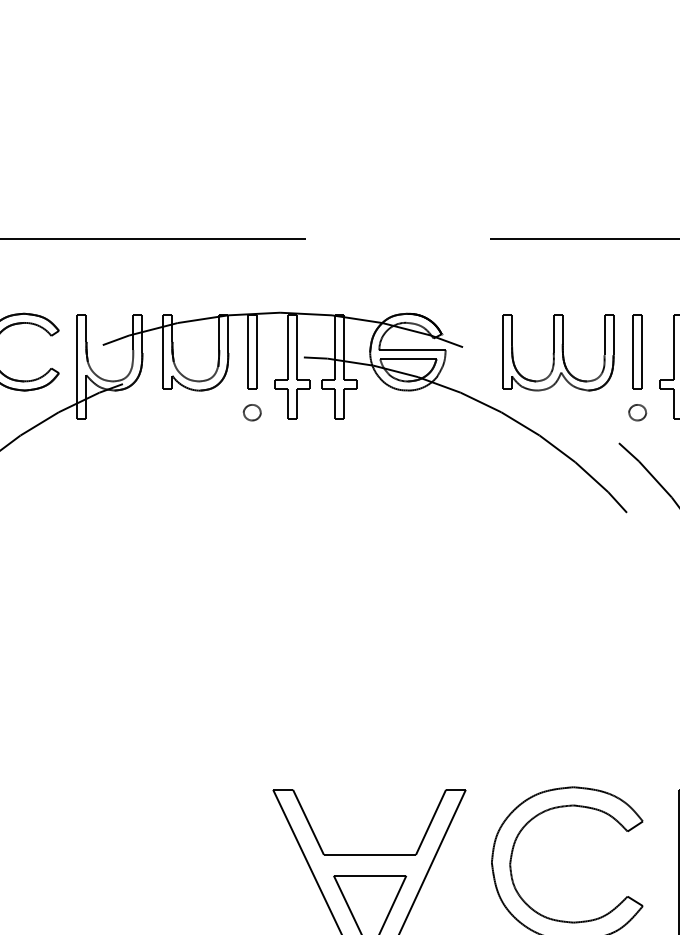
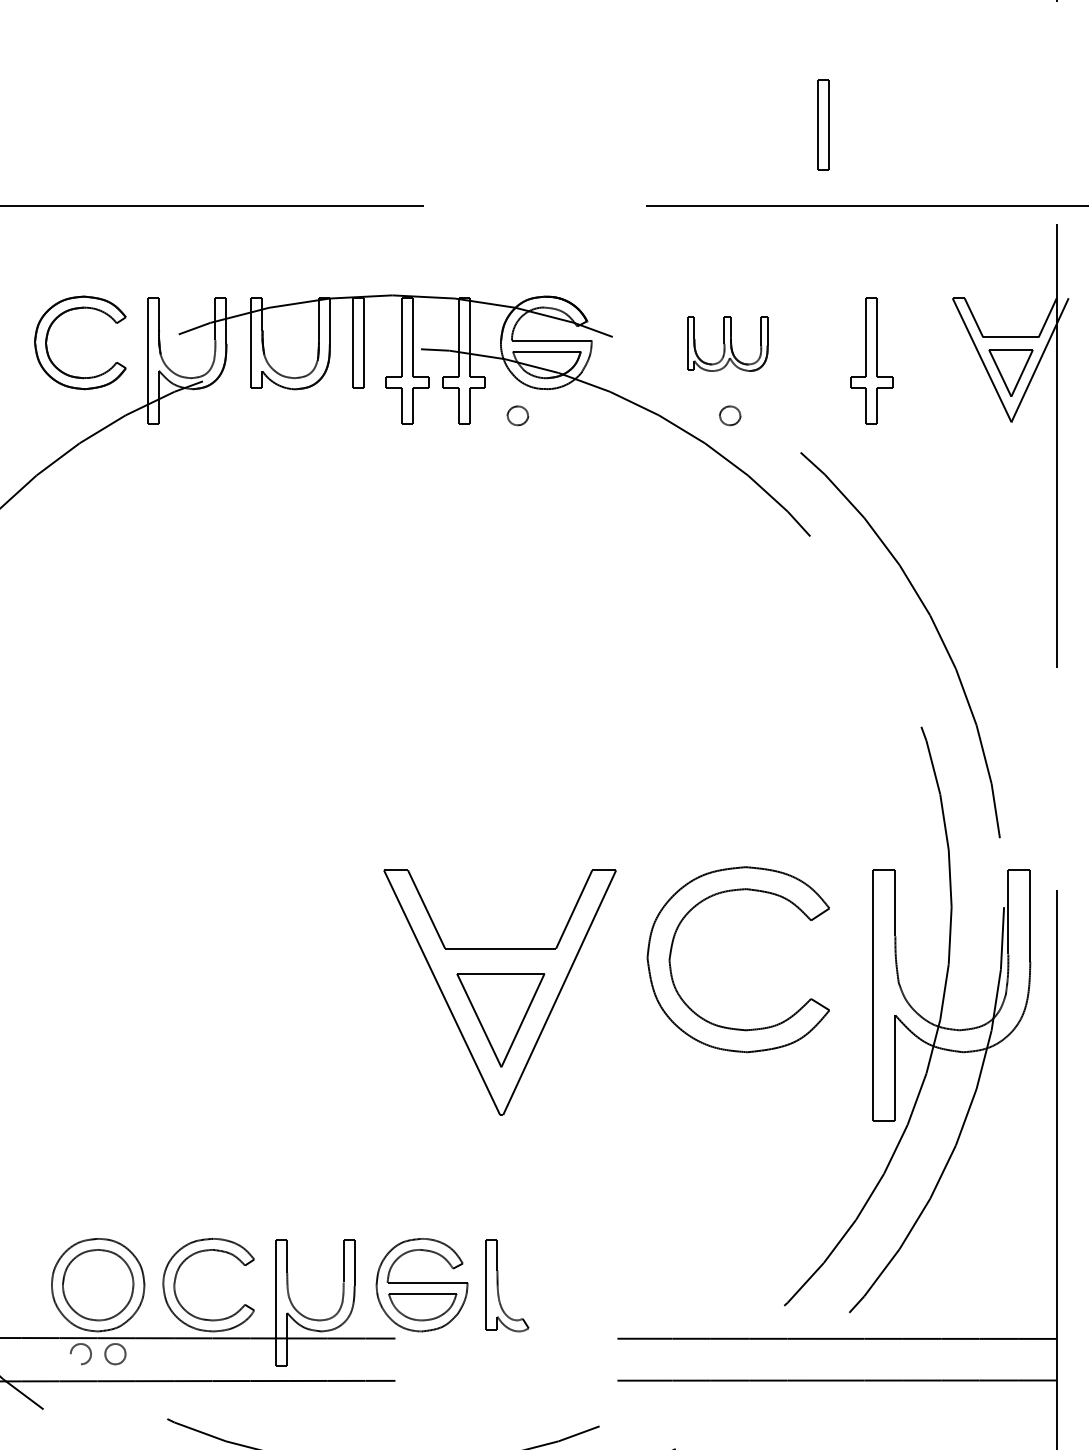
part: (637, 351) -> (823, 124), moved
part: (558, 352) -> (727, 343), size x0.6
part: (252, 412) -> (517, 415), moved
part: (637, 412) -> (730, 415), moved

